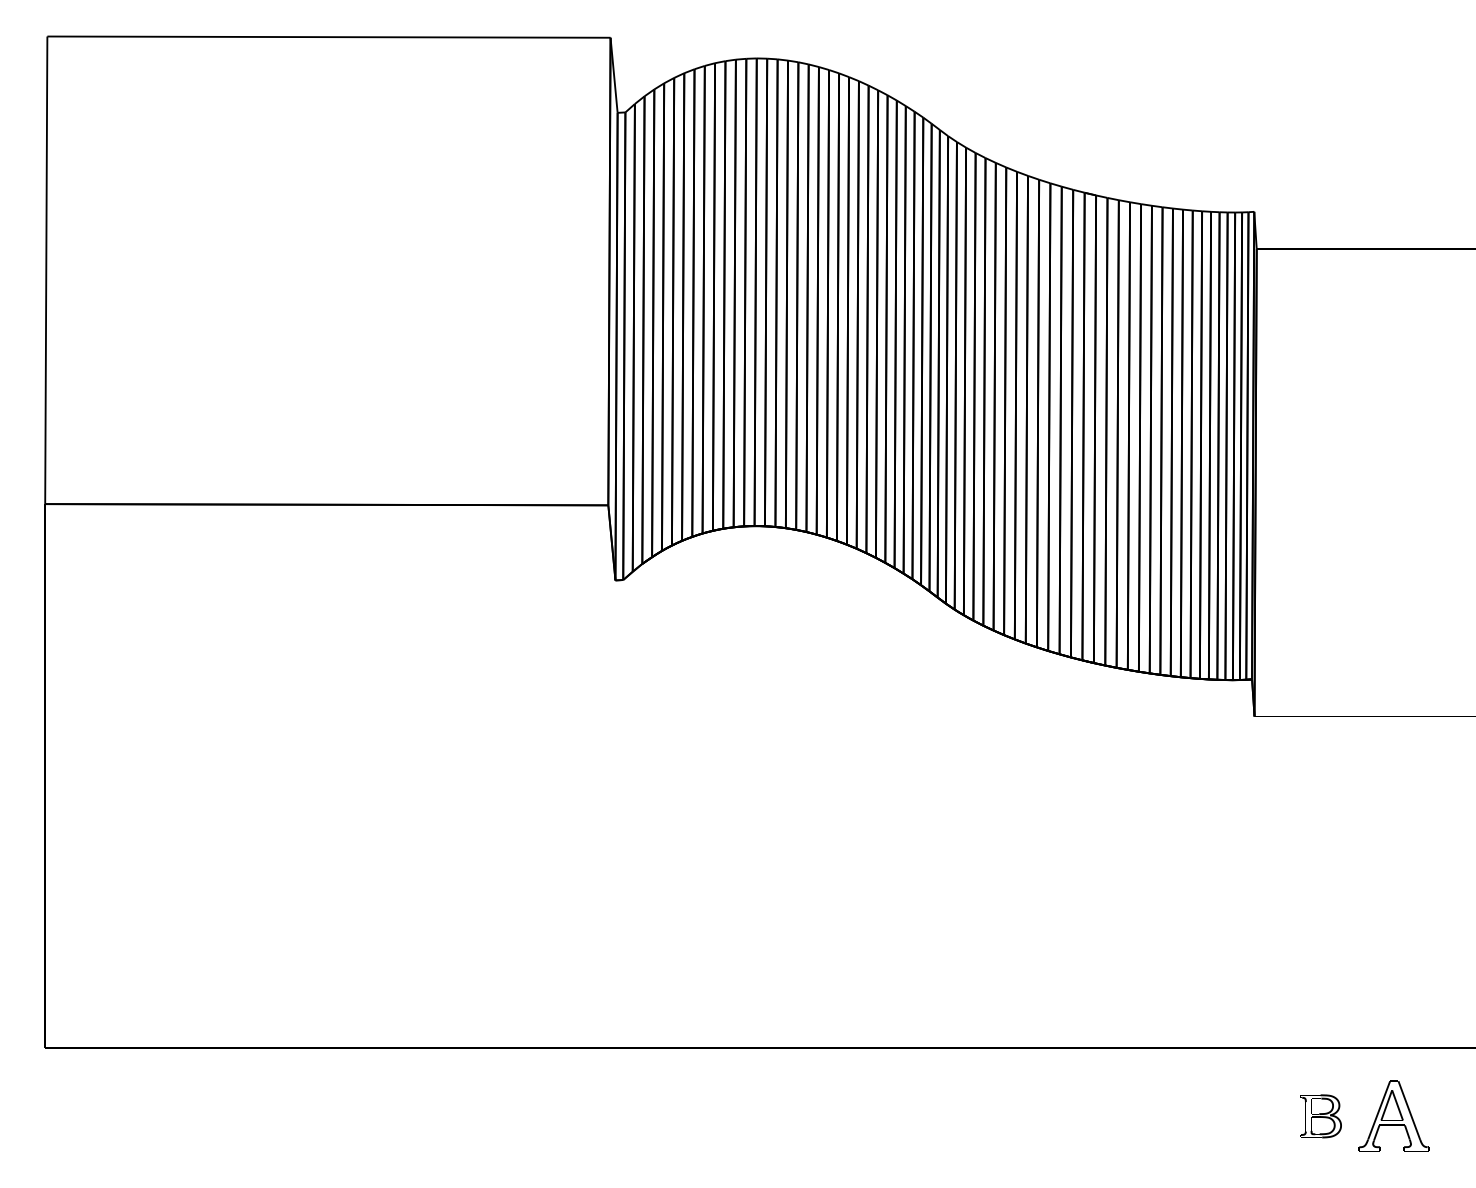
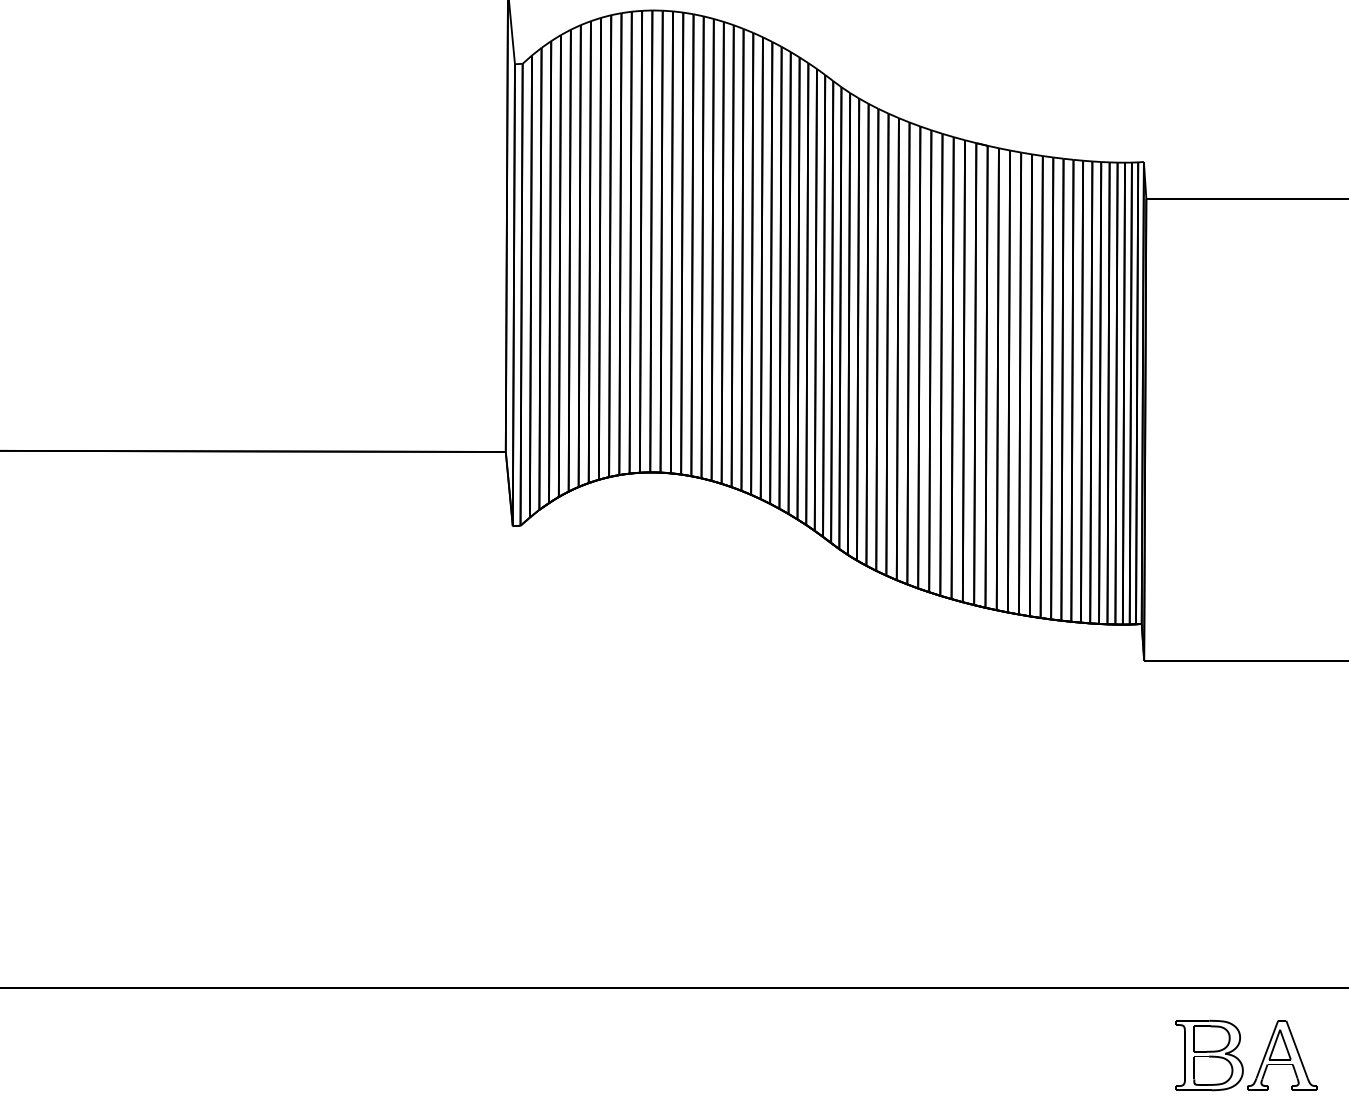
part: (1320, 1116) -> (1209, 1055), size x1.67

